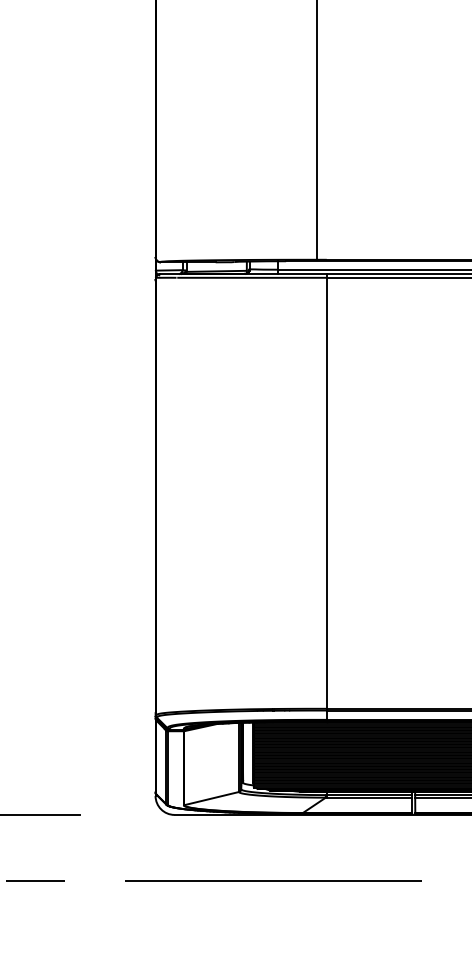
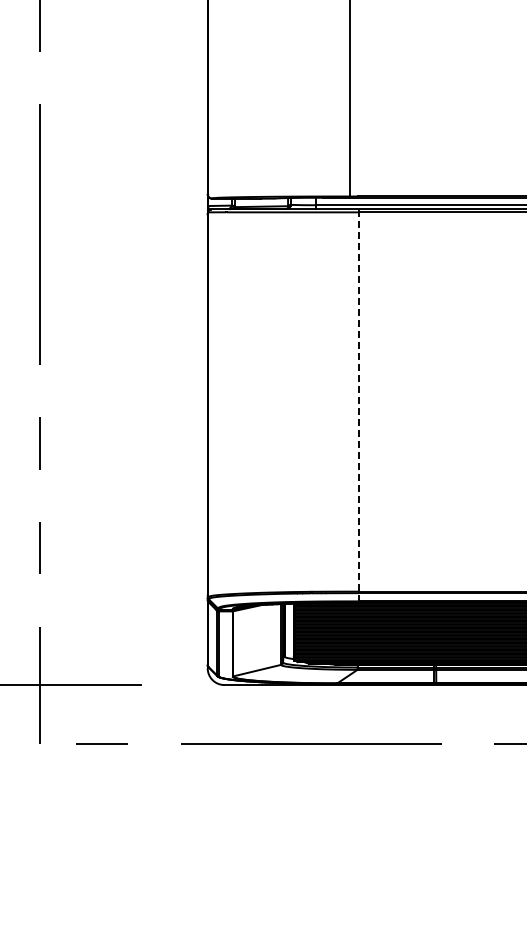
line: (326, 497) -> (358, 405), solid -> dashed

